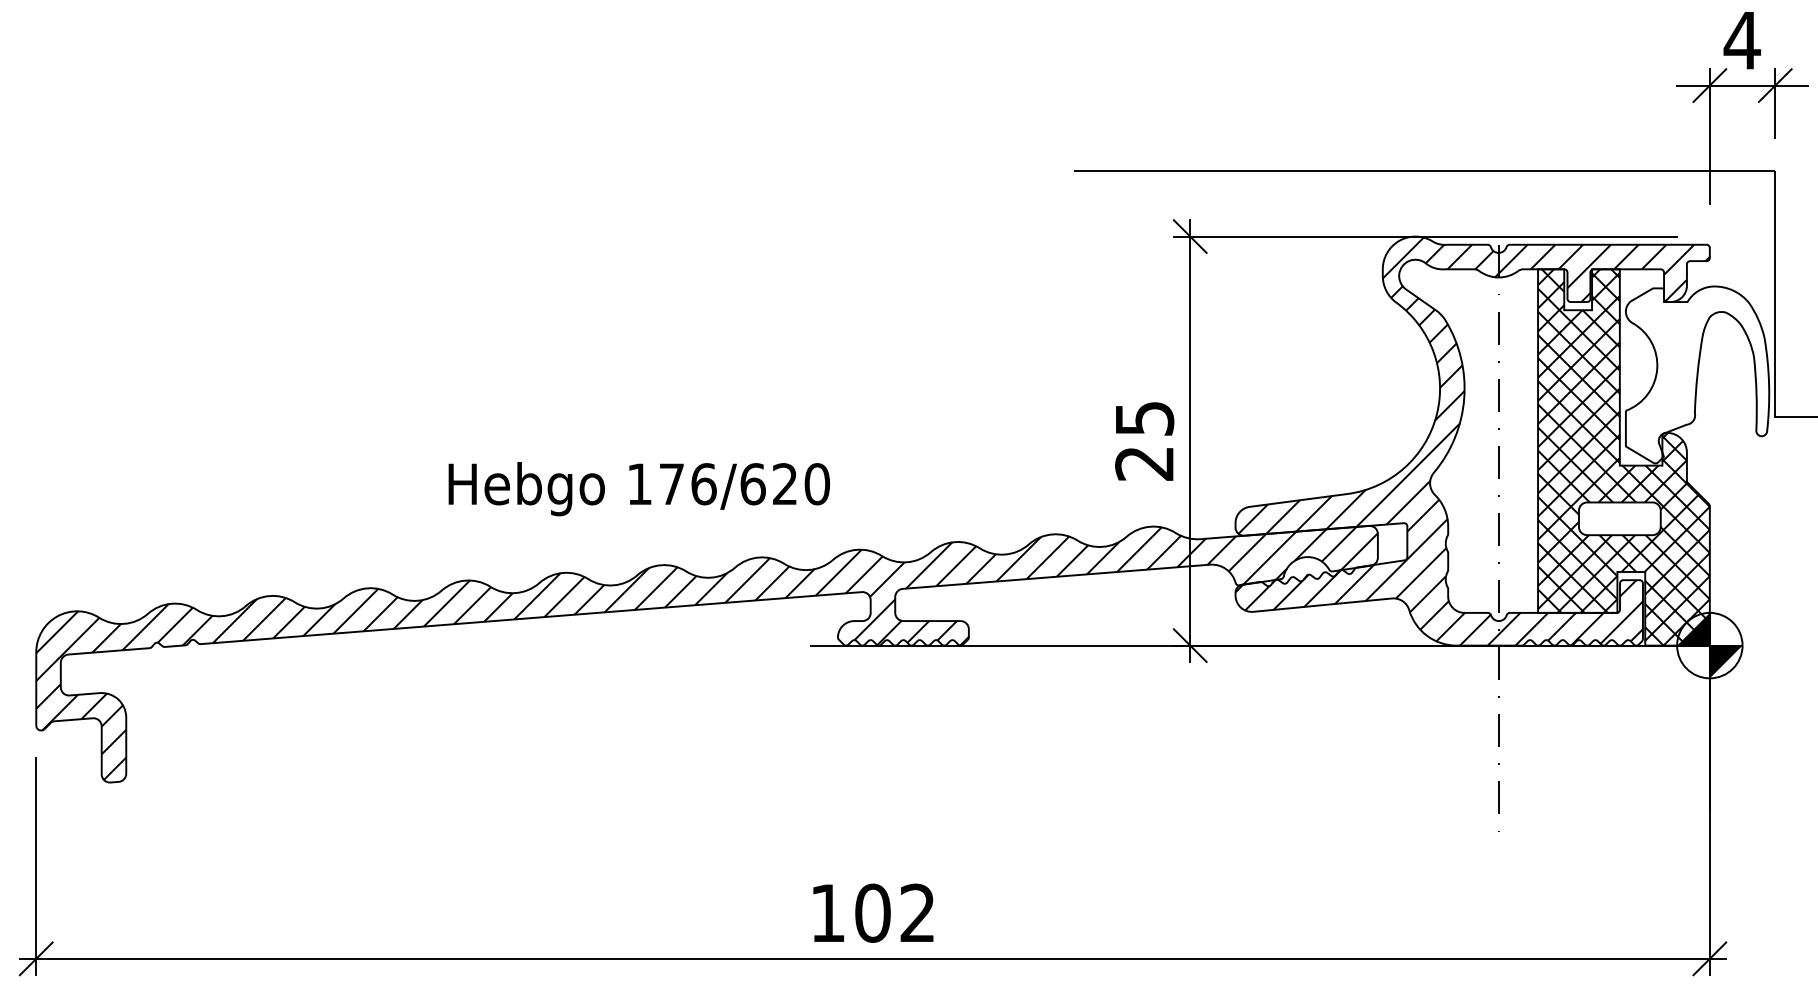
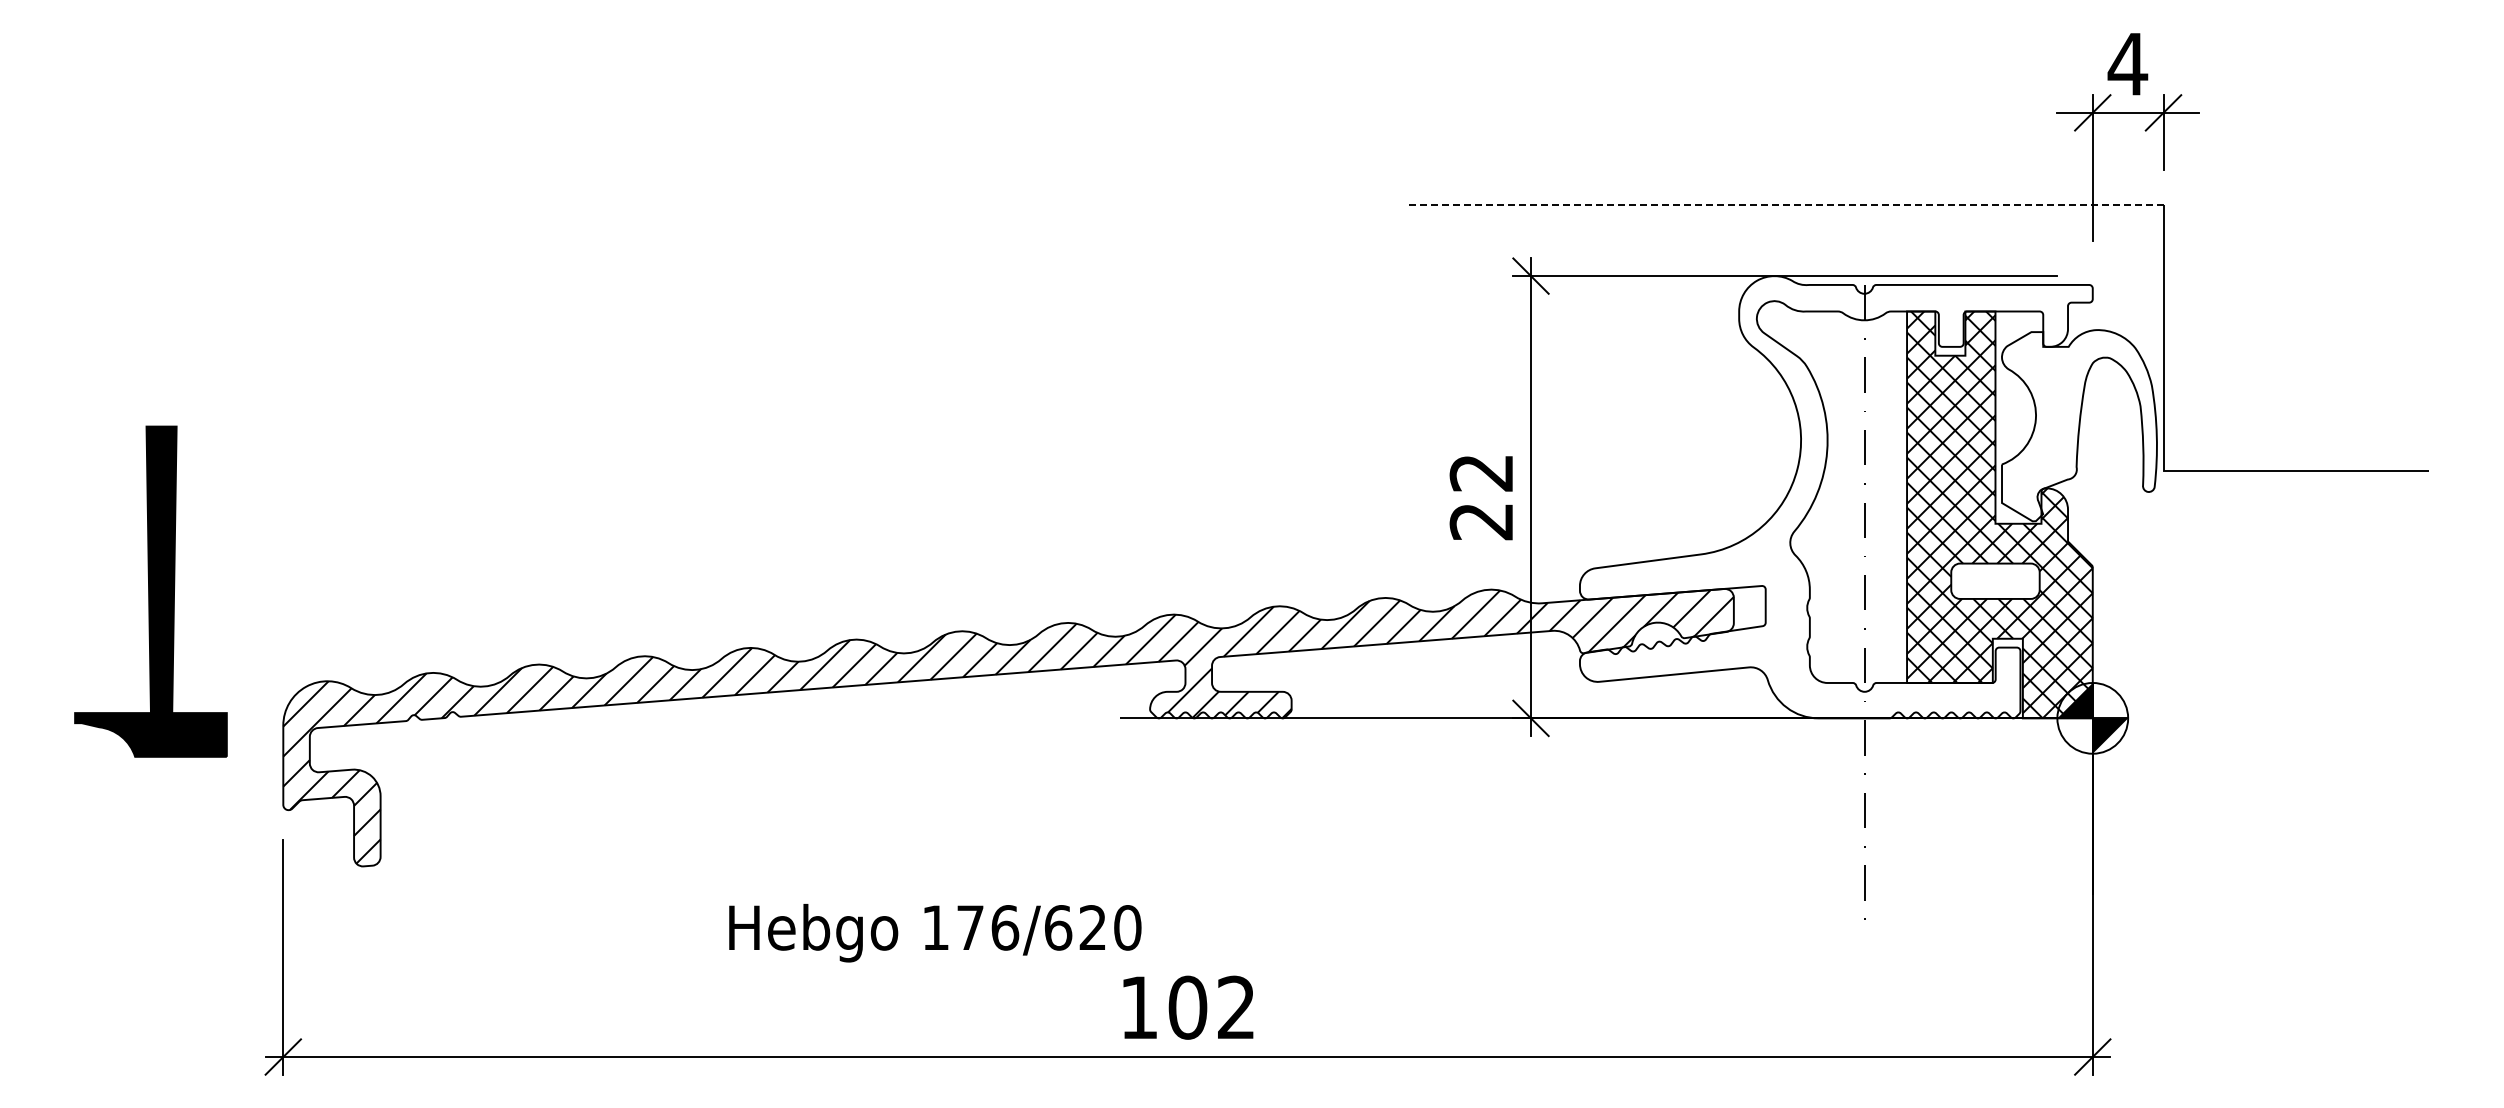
line: (1424, 171) -> (1784, 205), solid -> dashed
text: (1144, 419) -> (1481, 473), 25 -> 22
hatch: (1471, 441) -> (1835, 497), removed
text: (639, 489) -> (935, 933), moved

